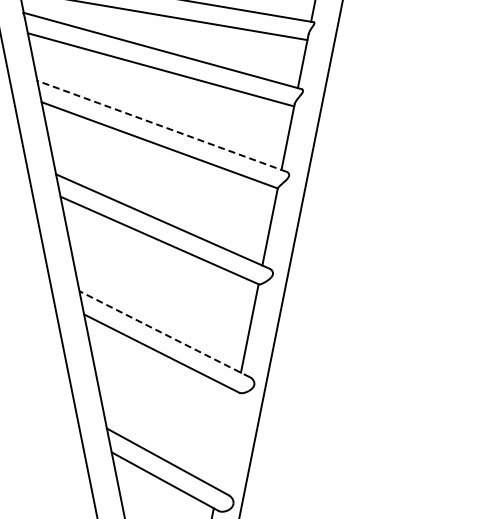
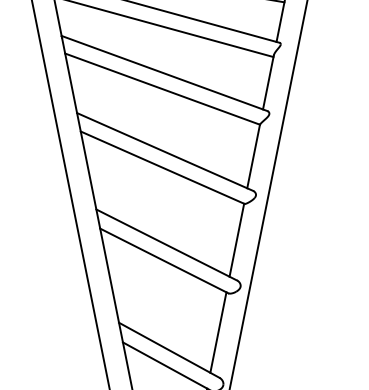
line: (162, 126) -> (164, 73), dashed -> solid
line: (164, 334) -> (166, 245), dashed -> solid
line: (227, 440) -> (218, 332), added

